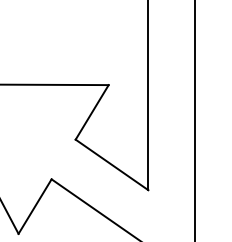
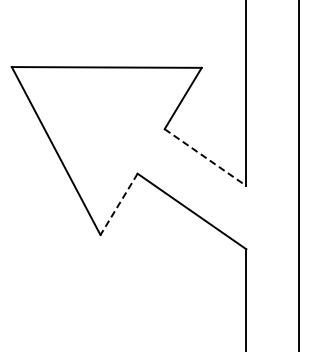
line: (112, 164) -> (205, 157), solid -> dashed
line: (35, 206) -> (119, 204), solid -> dashed

